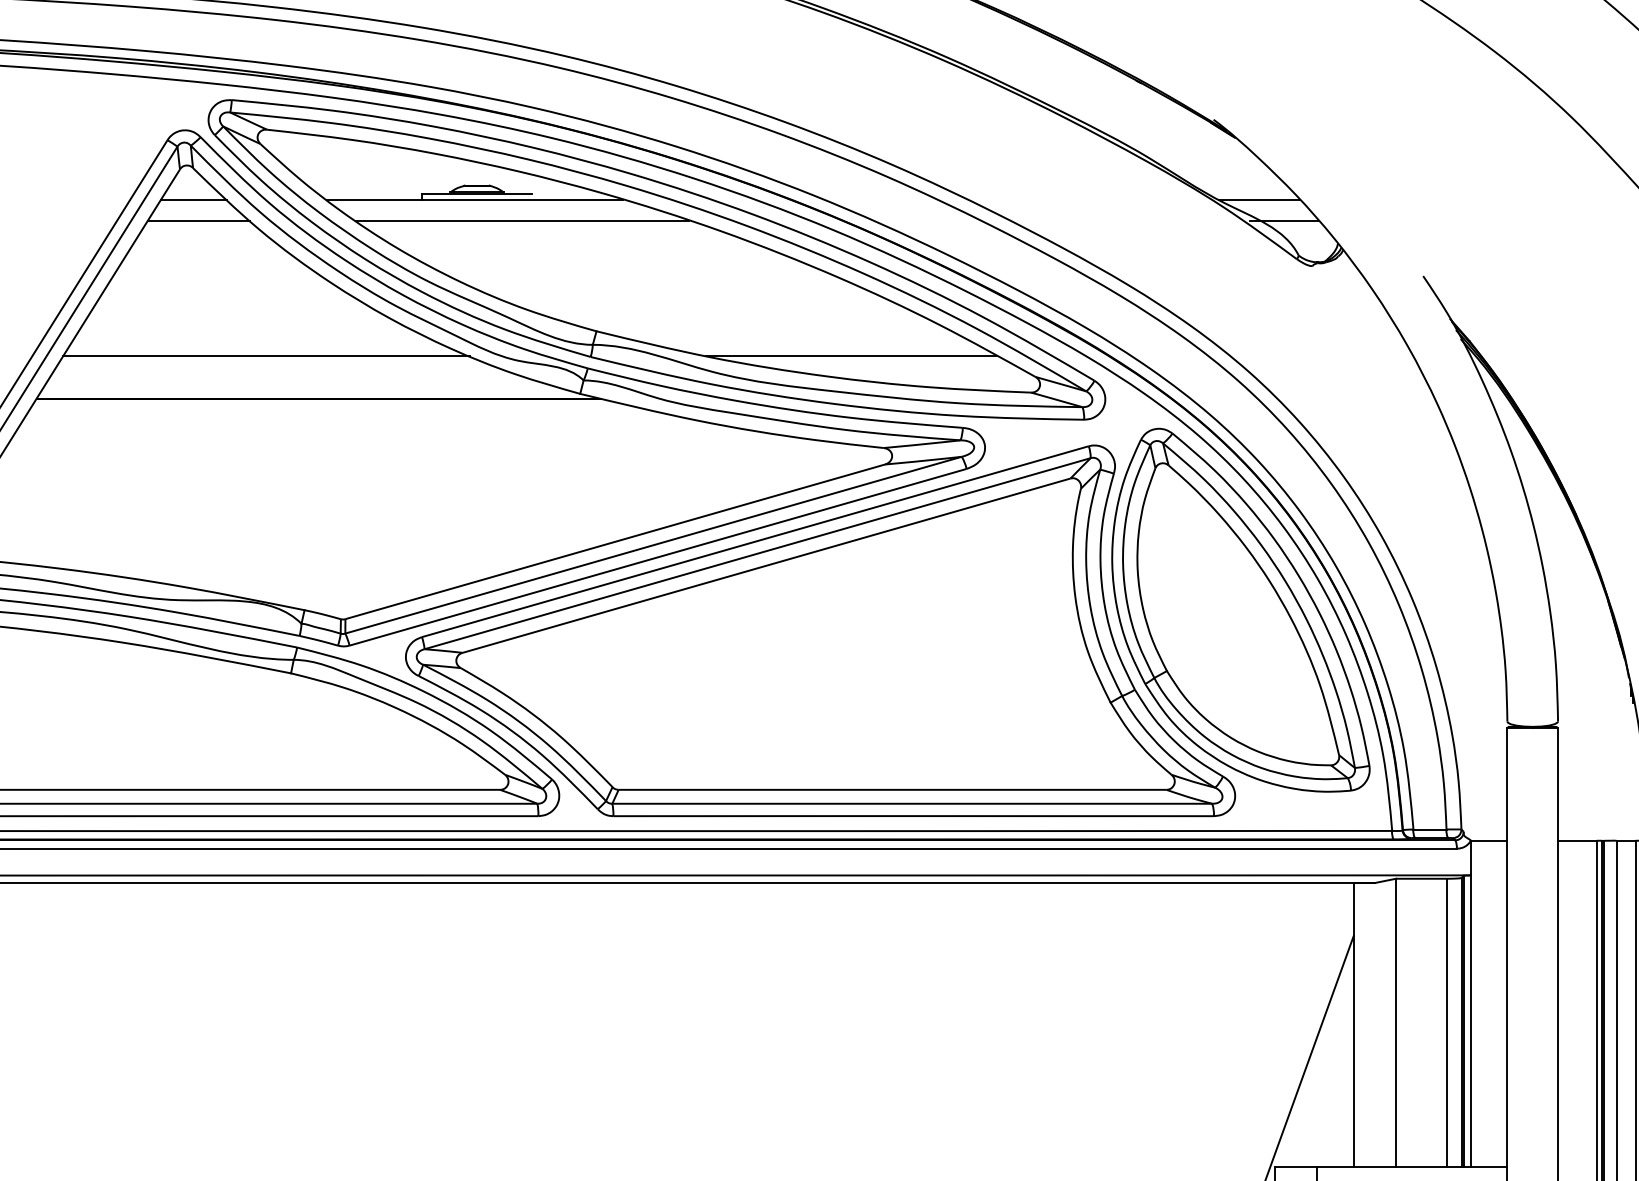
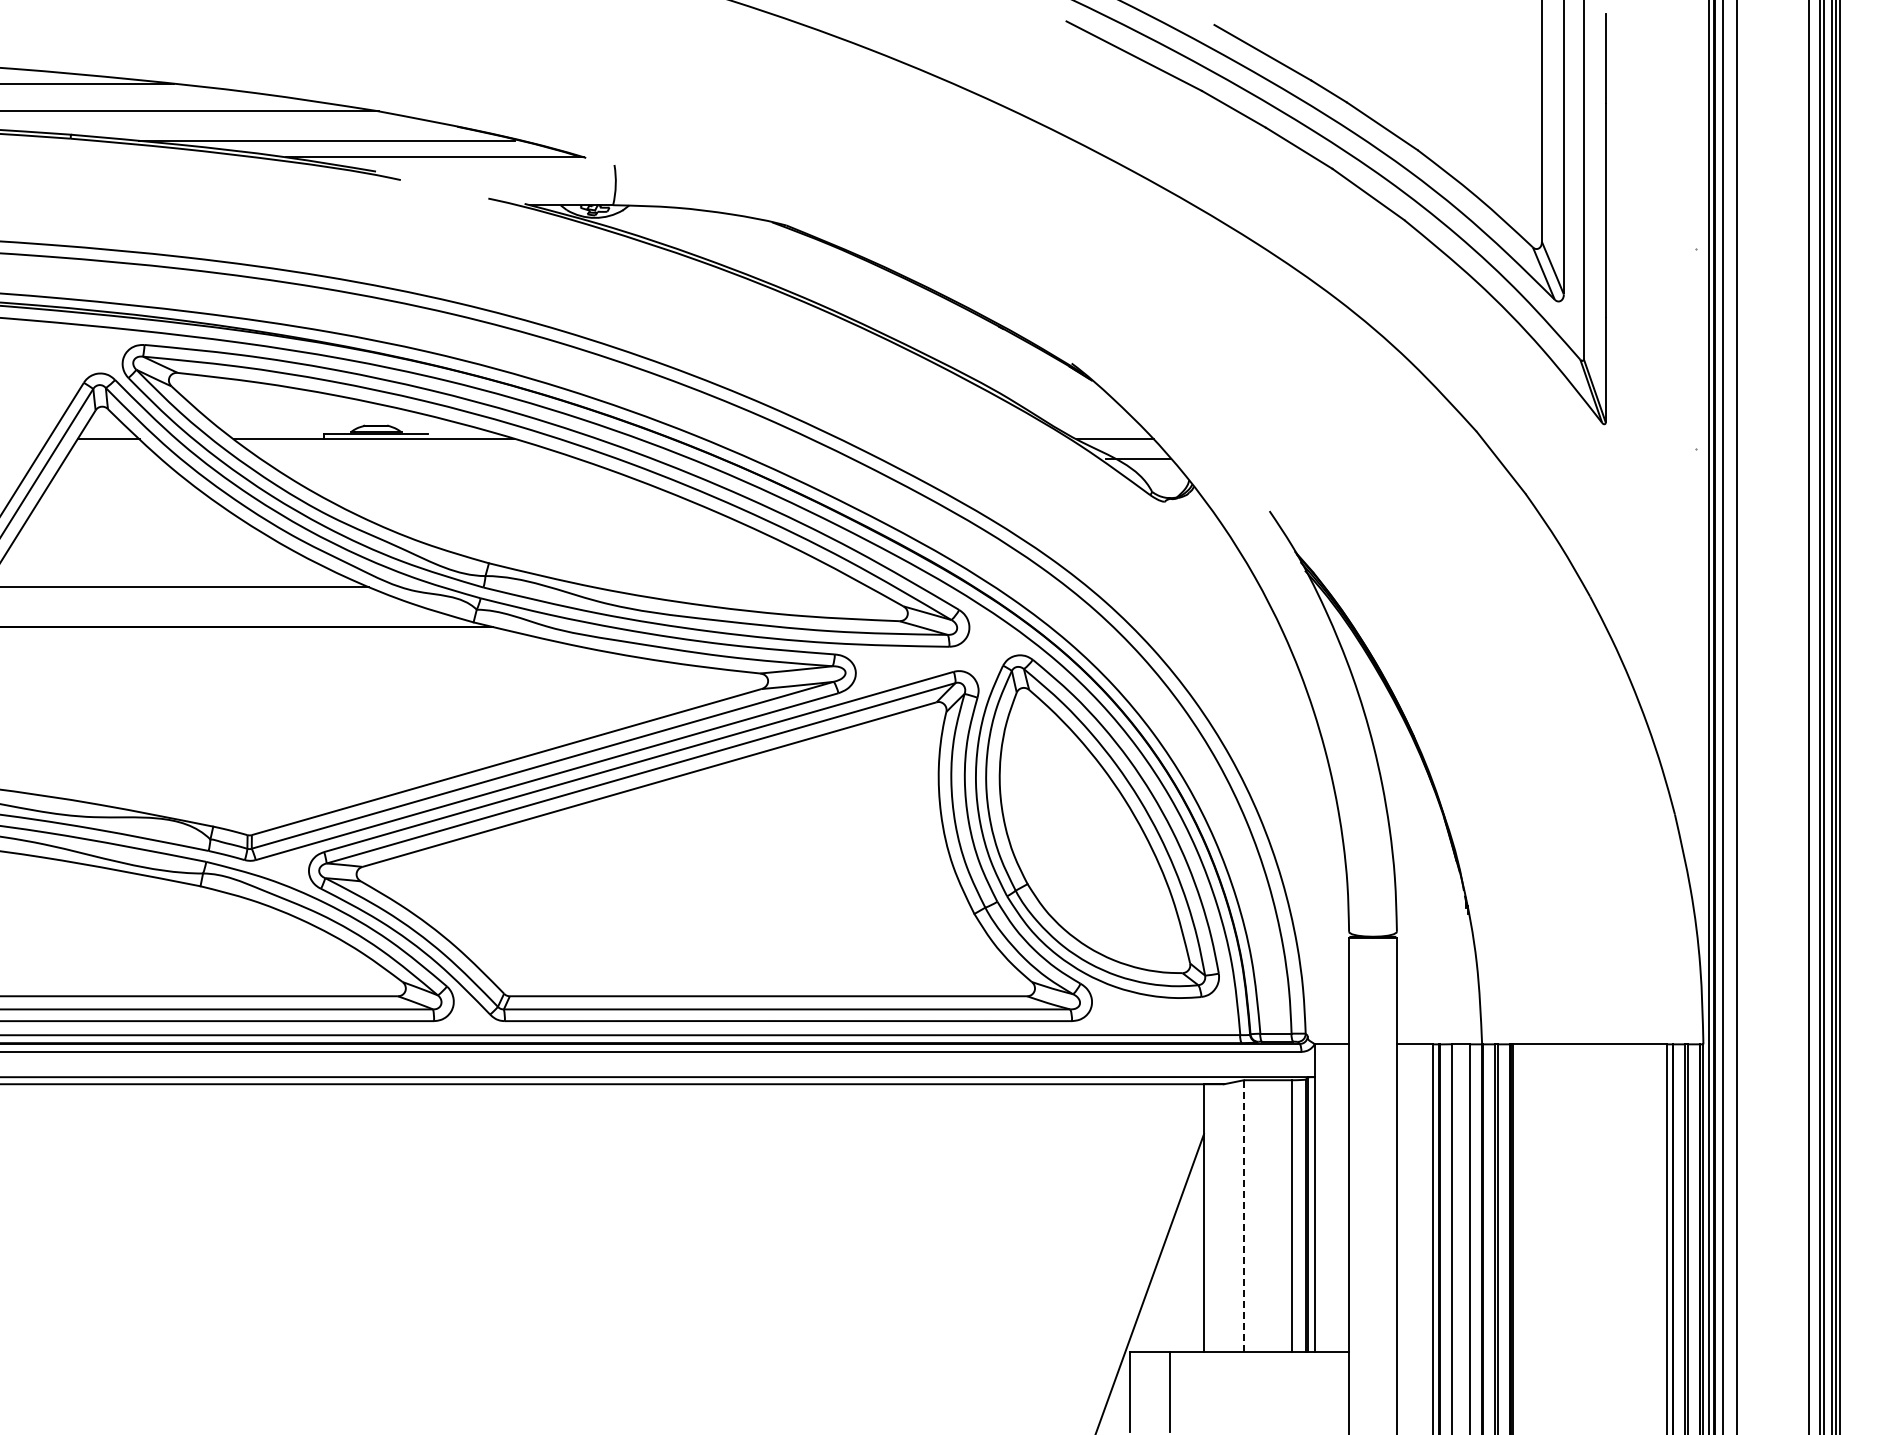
line: (198, 221) -> (113, 459), removed
line: (522, 221) -> (419, 459), removed
line: (851, 355) -> (729, 586), removed
line: (1395, 1023) -> (1243, 1216), solid -> dashed

